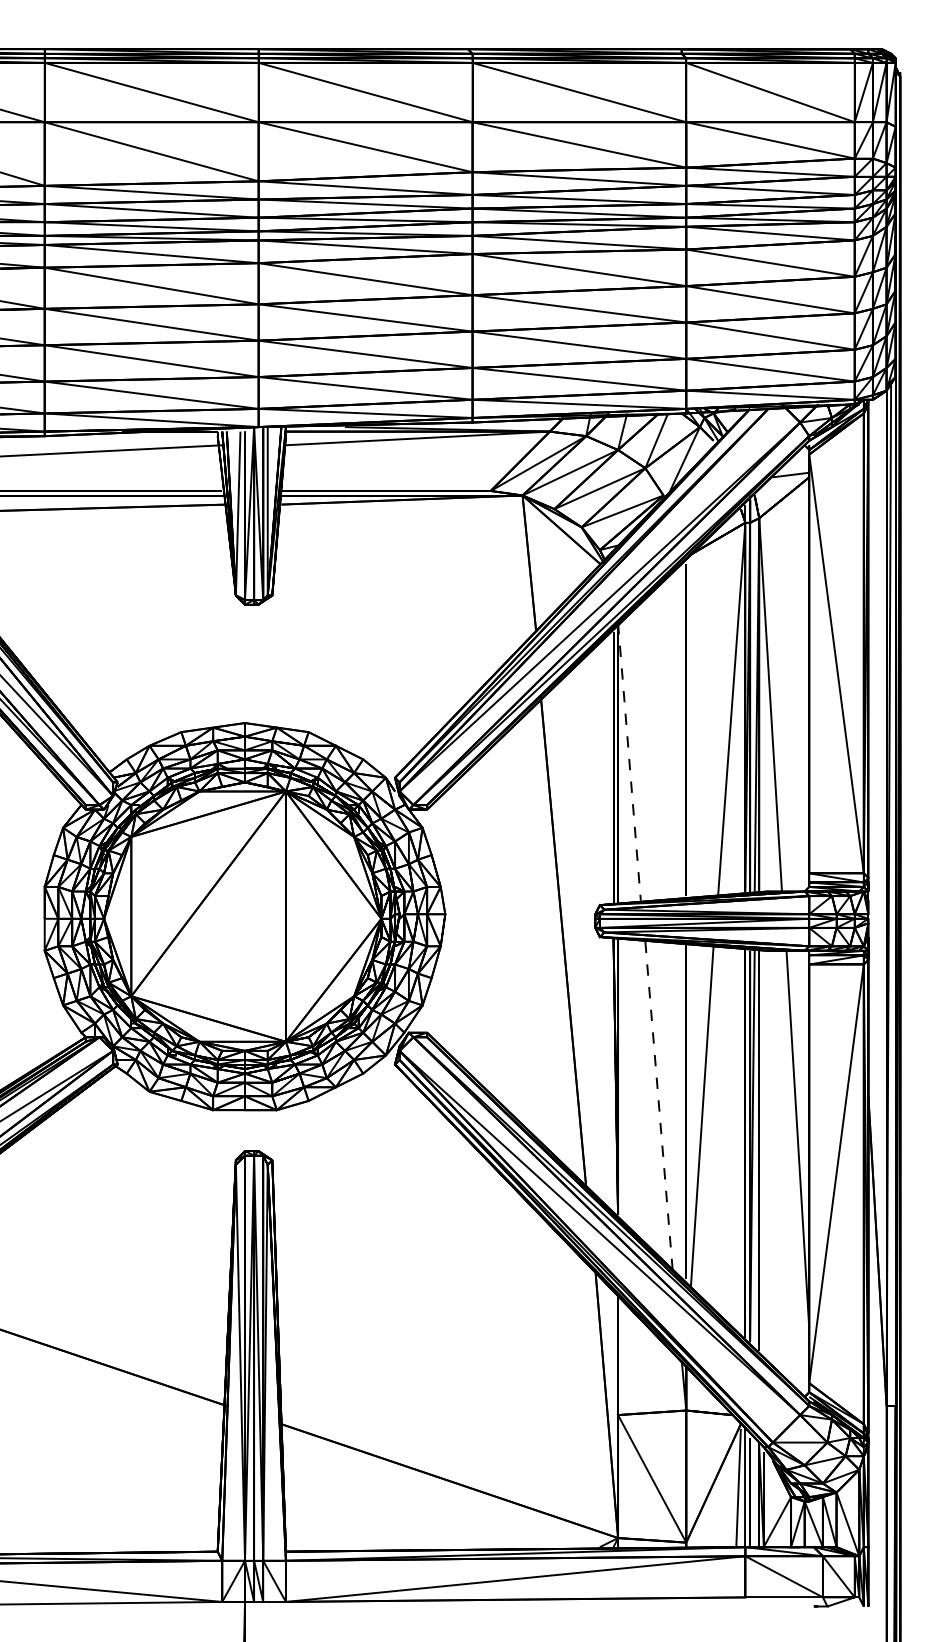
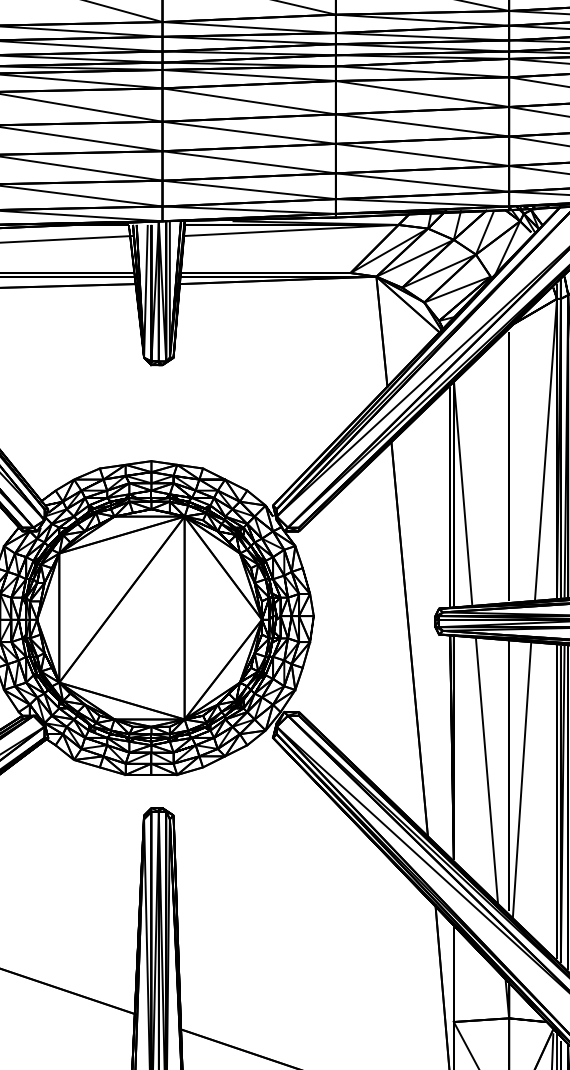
line: (629, 762) -> (463, 493), dashed -> solid
line: (659, 1106) -> (487, 771), dashed -> solid

